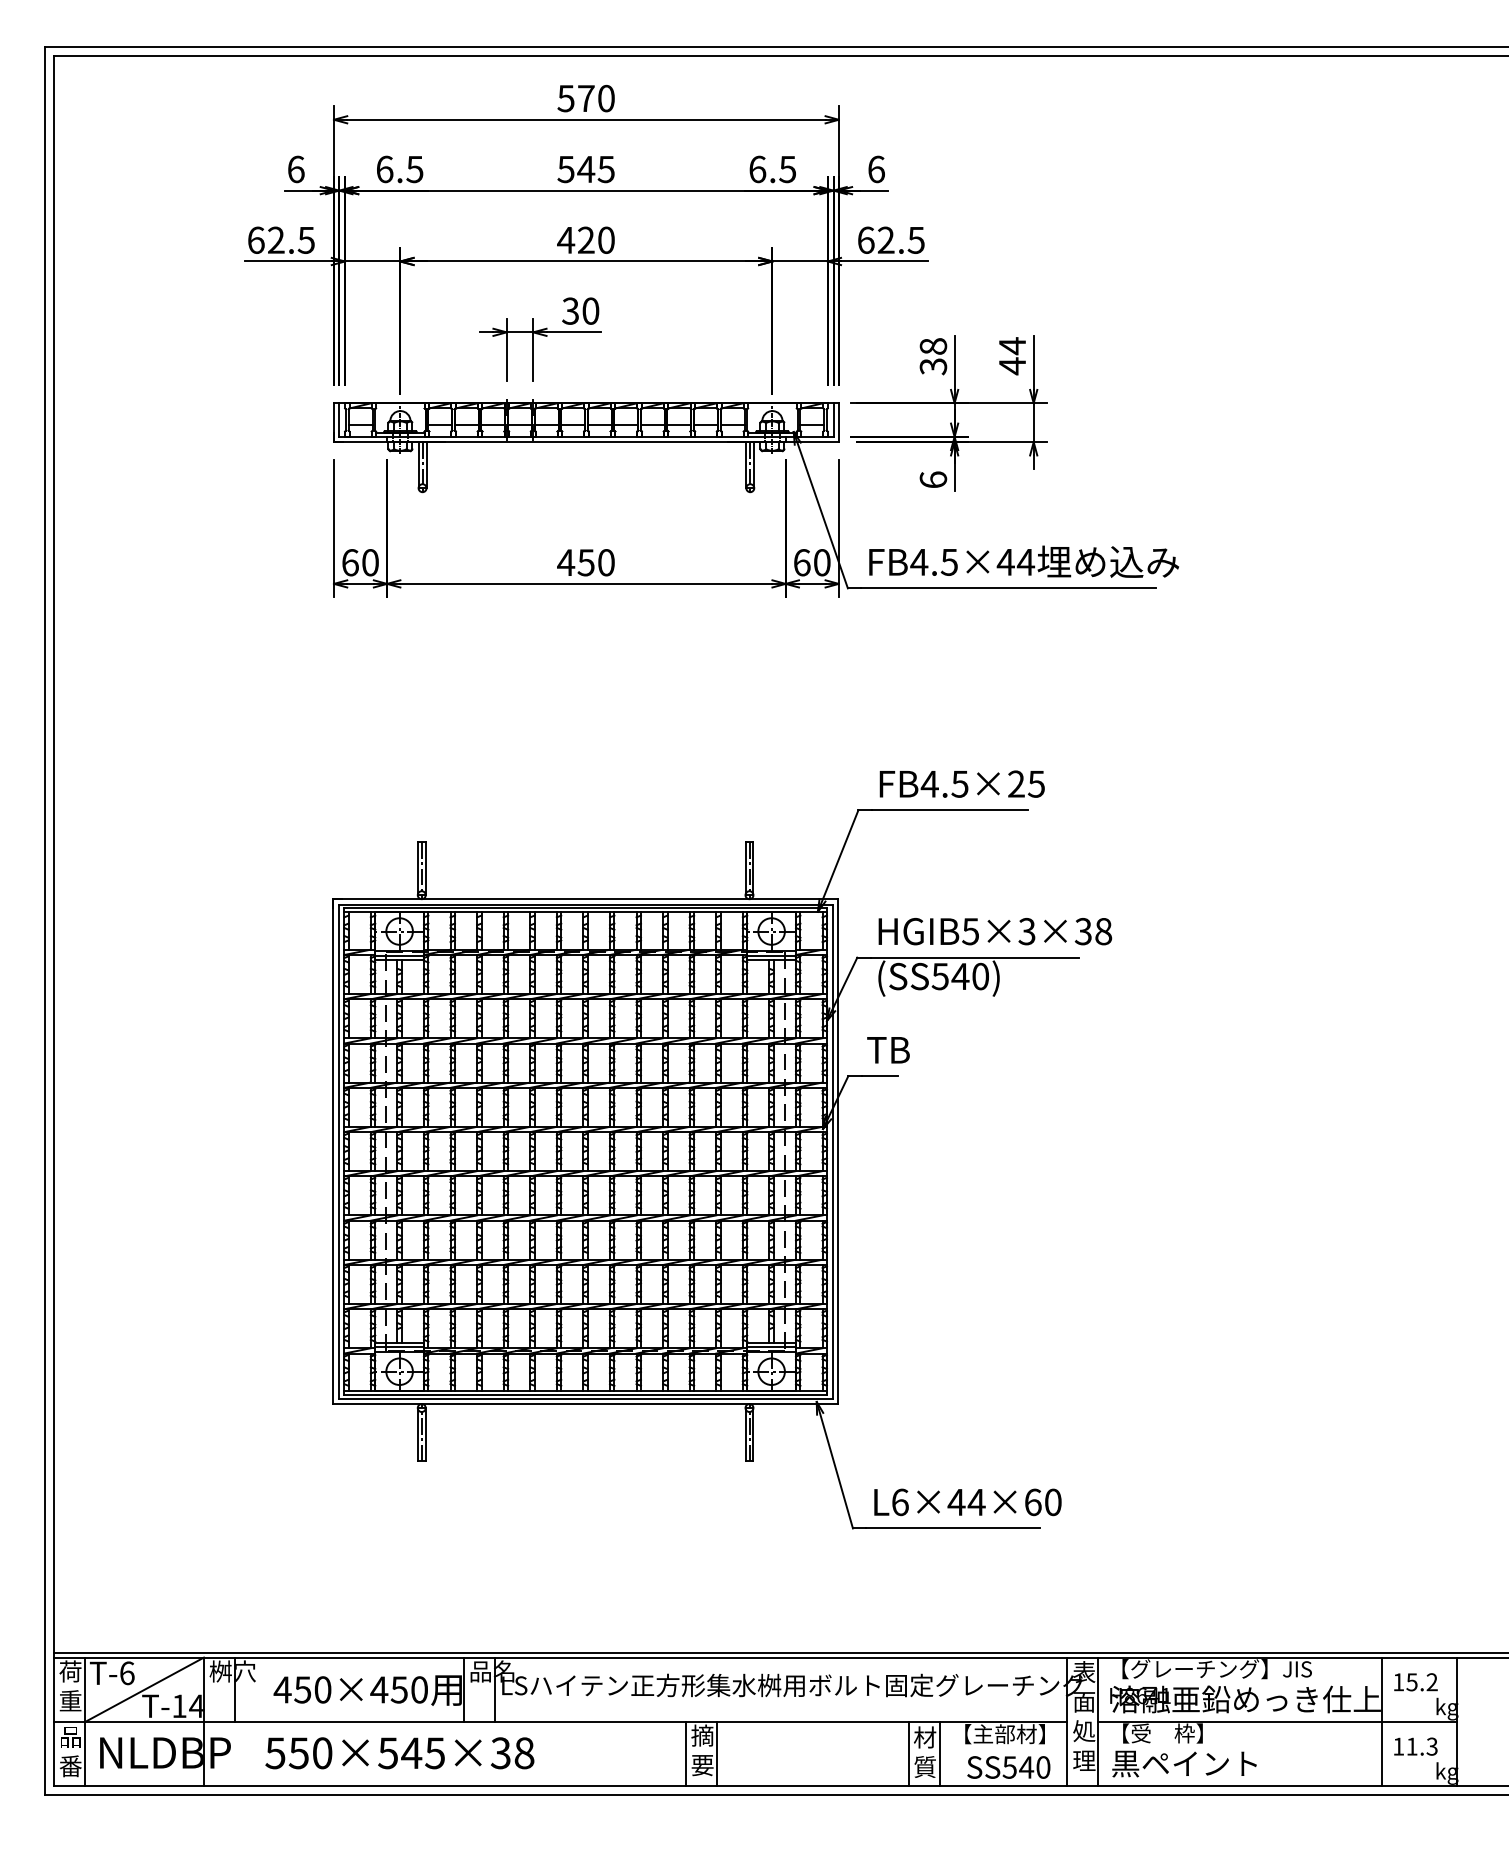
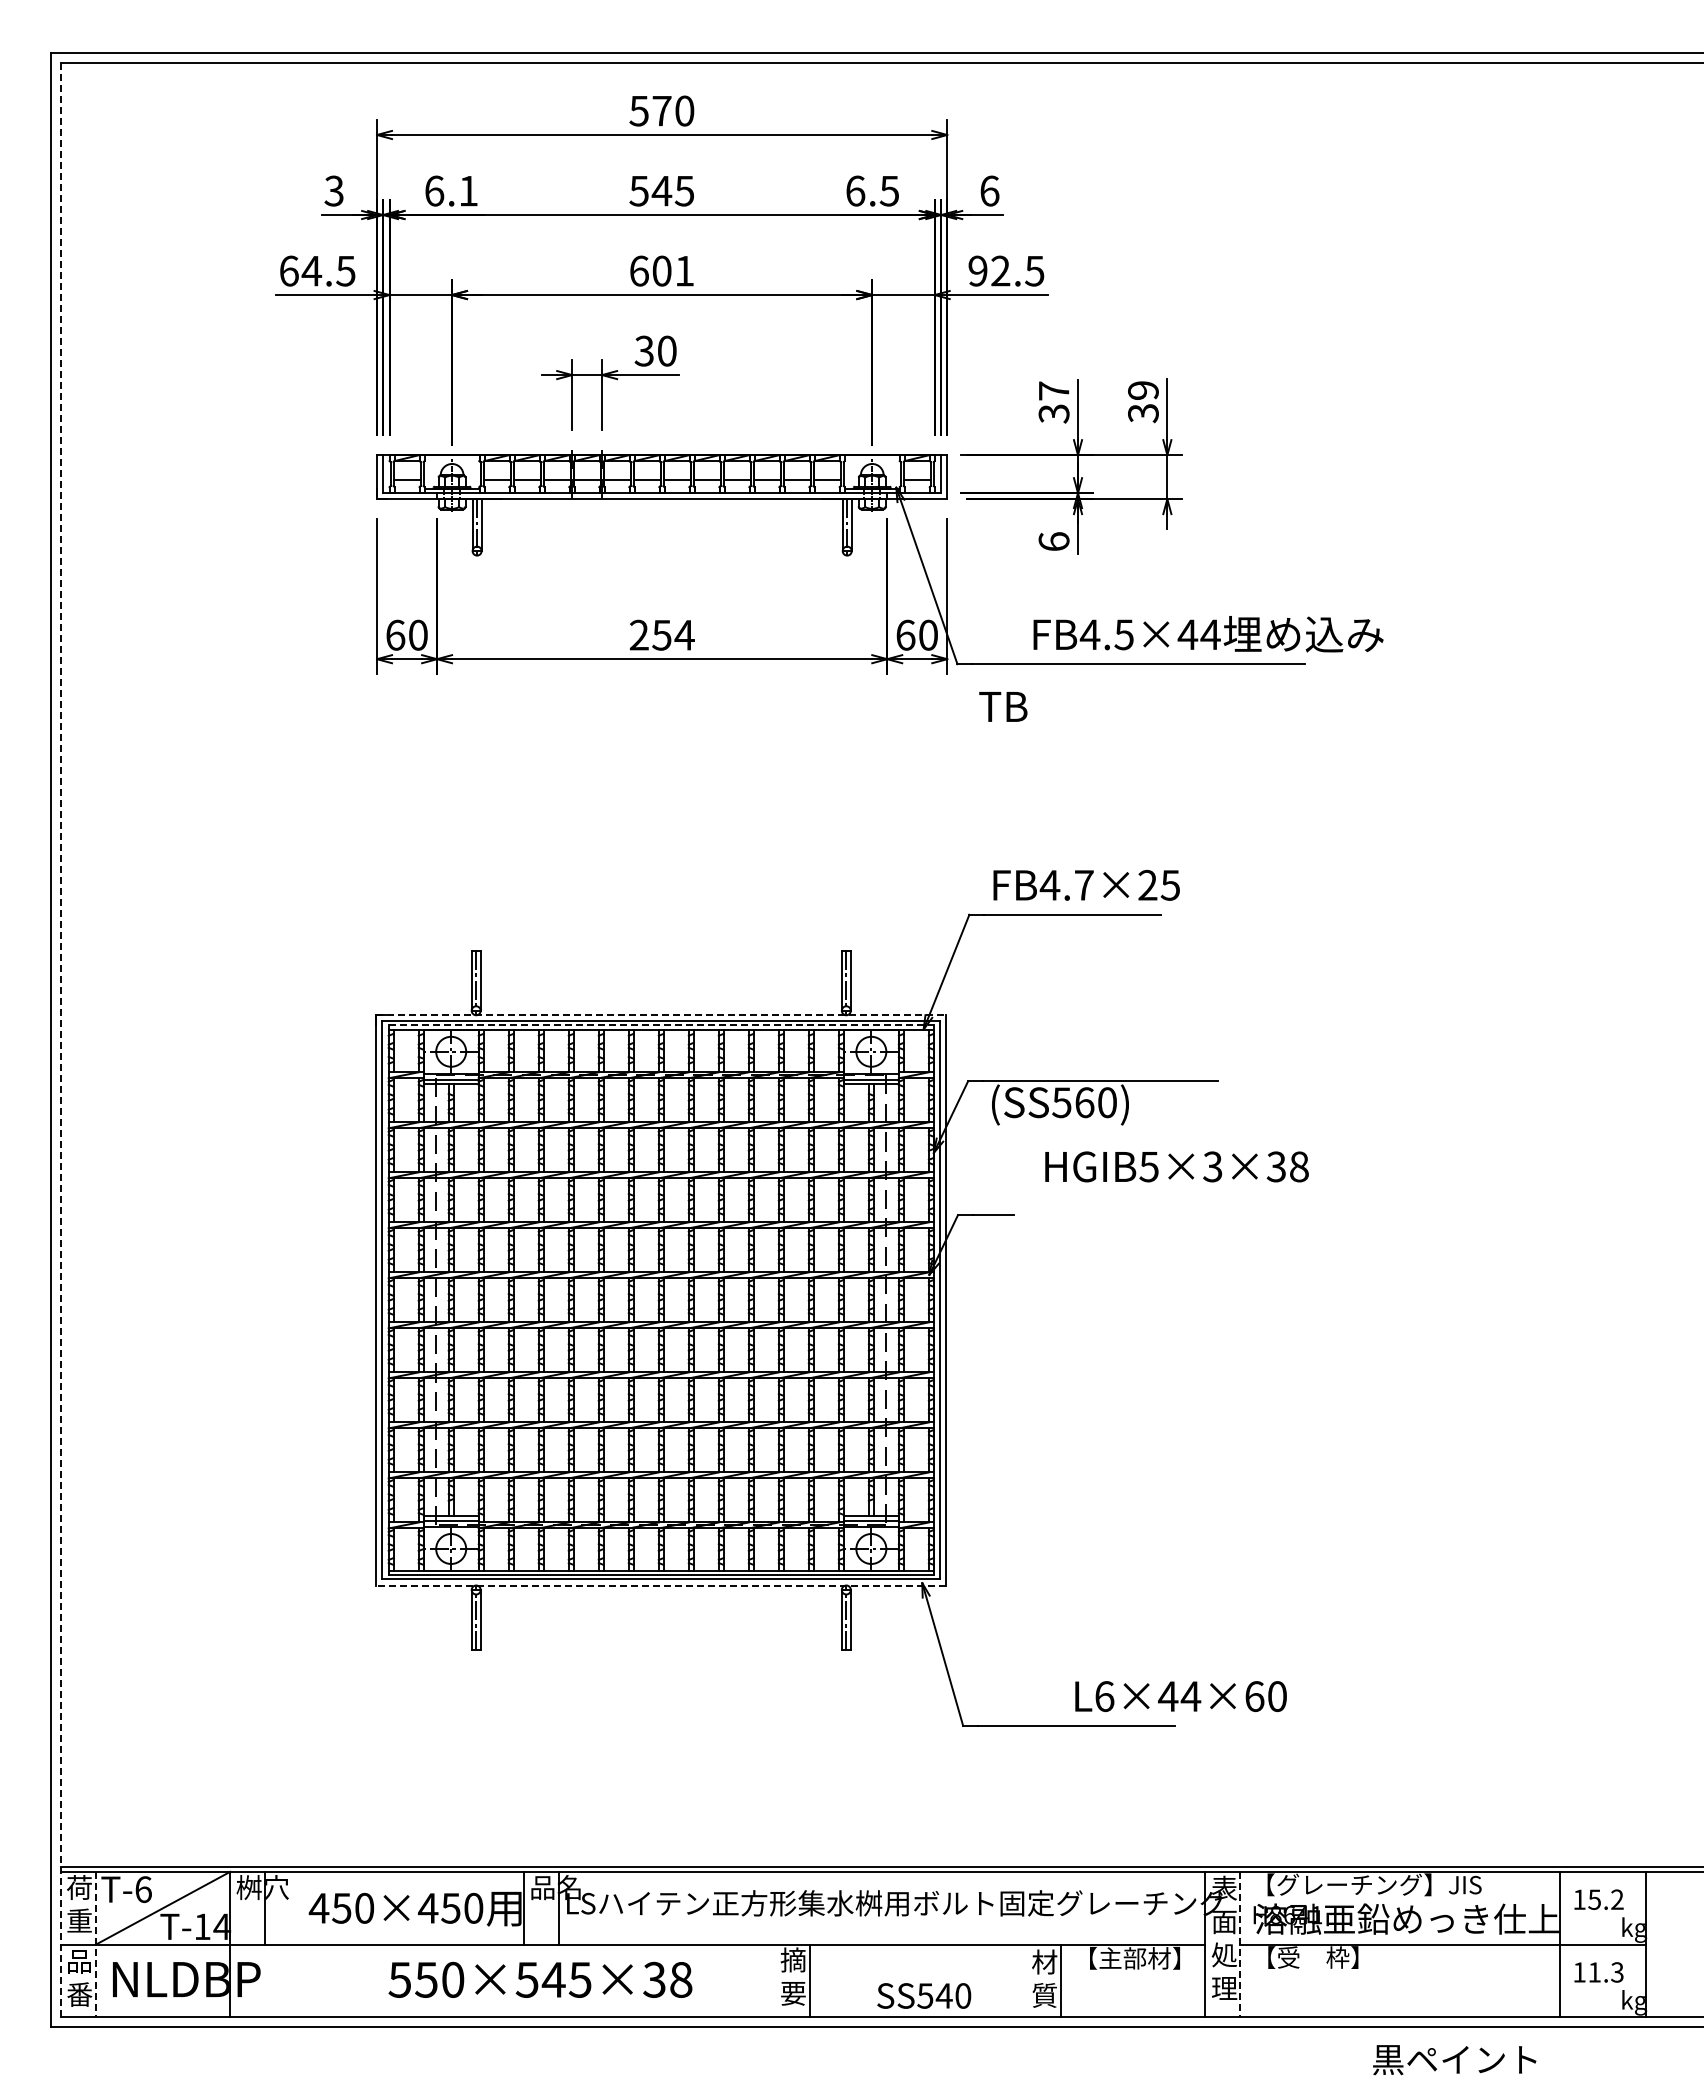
text: (295, 168) -> (333, 190), 6 -> 3
text: (414, 169) -> (467, 191), 6.5 -> 6.1
text: (275, 239) -> (311, 270), 62.5 -> 64.5
text: (585, 239) -> (661, 270), 420 -> 601
text: (865, 239) -> (977, 270), 62.5 -> 92.5
text: (932, 346) -> (1053, 390), 38 -> 37
text: (1012, 355) -> (1143, 401), 44 -> 39
text: (585, 562) -> (661, 634), 450 -> 254
text: (1024, 562) -> (1208, 634), moved
text: (959, 784) -> (1083, 885), FB4.5×25 -> FB4.7×25
line: (585, 899) -> (661, 1015), solid -> dashed
line: (585, 908) -> (661, 1025), solid -> dashed
line: (54, 921) -> (61, 1040), solid -> dashed
text: (994, 931) -> (1176, 1166), moved
text: (960, 976) -> (1084, 1102), (SS540) -> (SS560)
text: (888, 1049) -> (1003, 706), moved
line: (584, 1404) -> (660, 1585), solid -> dashed
text: (967, 1502) -> (1180, 1696), moved
line: (85, 1721) -> (96, 1944), solid -> dashed
line: (1098, 1721) -> (1240, 1944), solid -> dashed
text: (399, 1752) -> (540, 1979), moved
line: (686, 1753) -> (775, 1980), removed
line: (909, 1753) -> (1026, 1980), removed
text: (1184, 1764) -> (1454, 2060), moved
text: (1009, 1767) -> (924, 1995), moved

